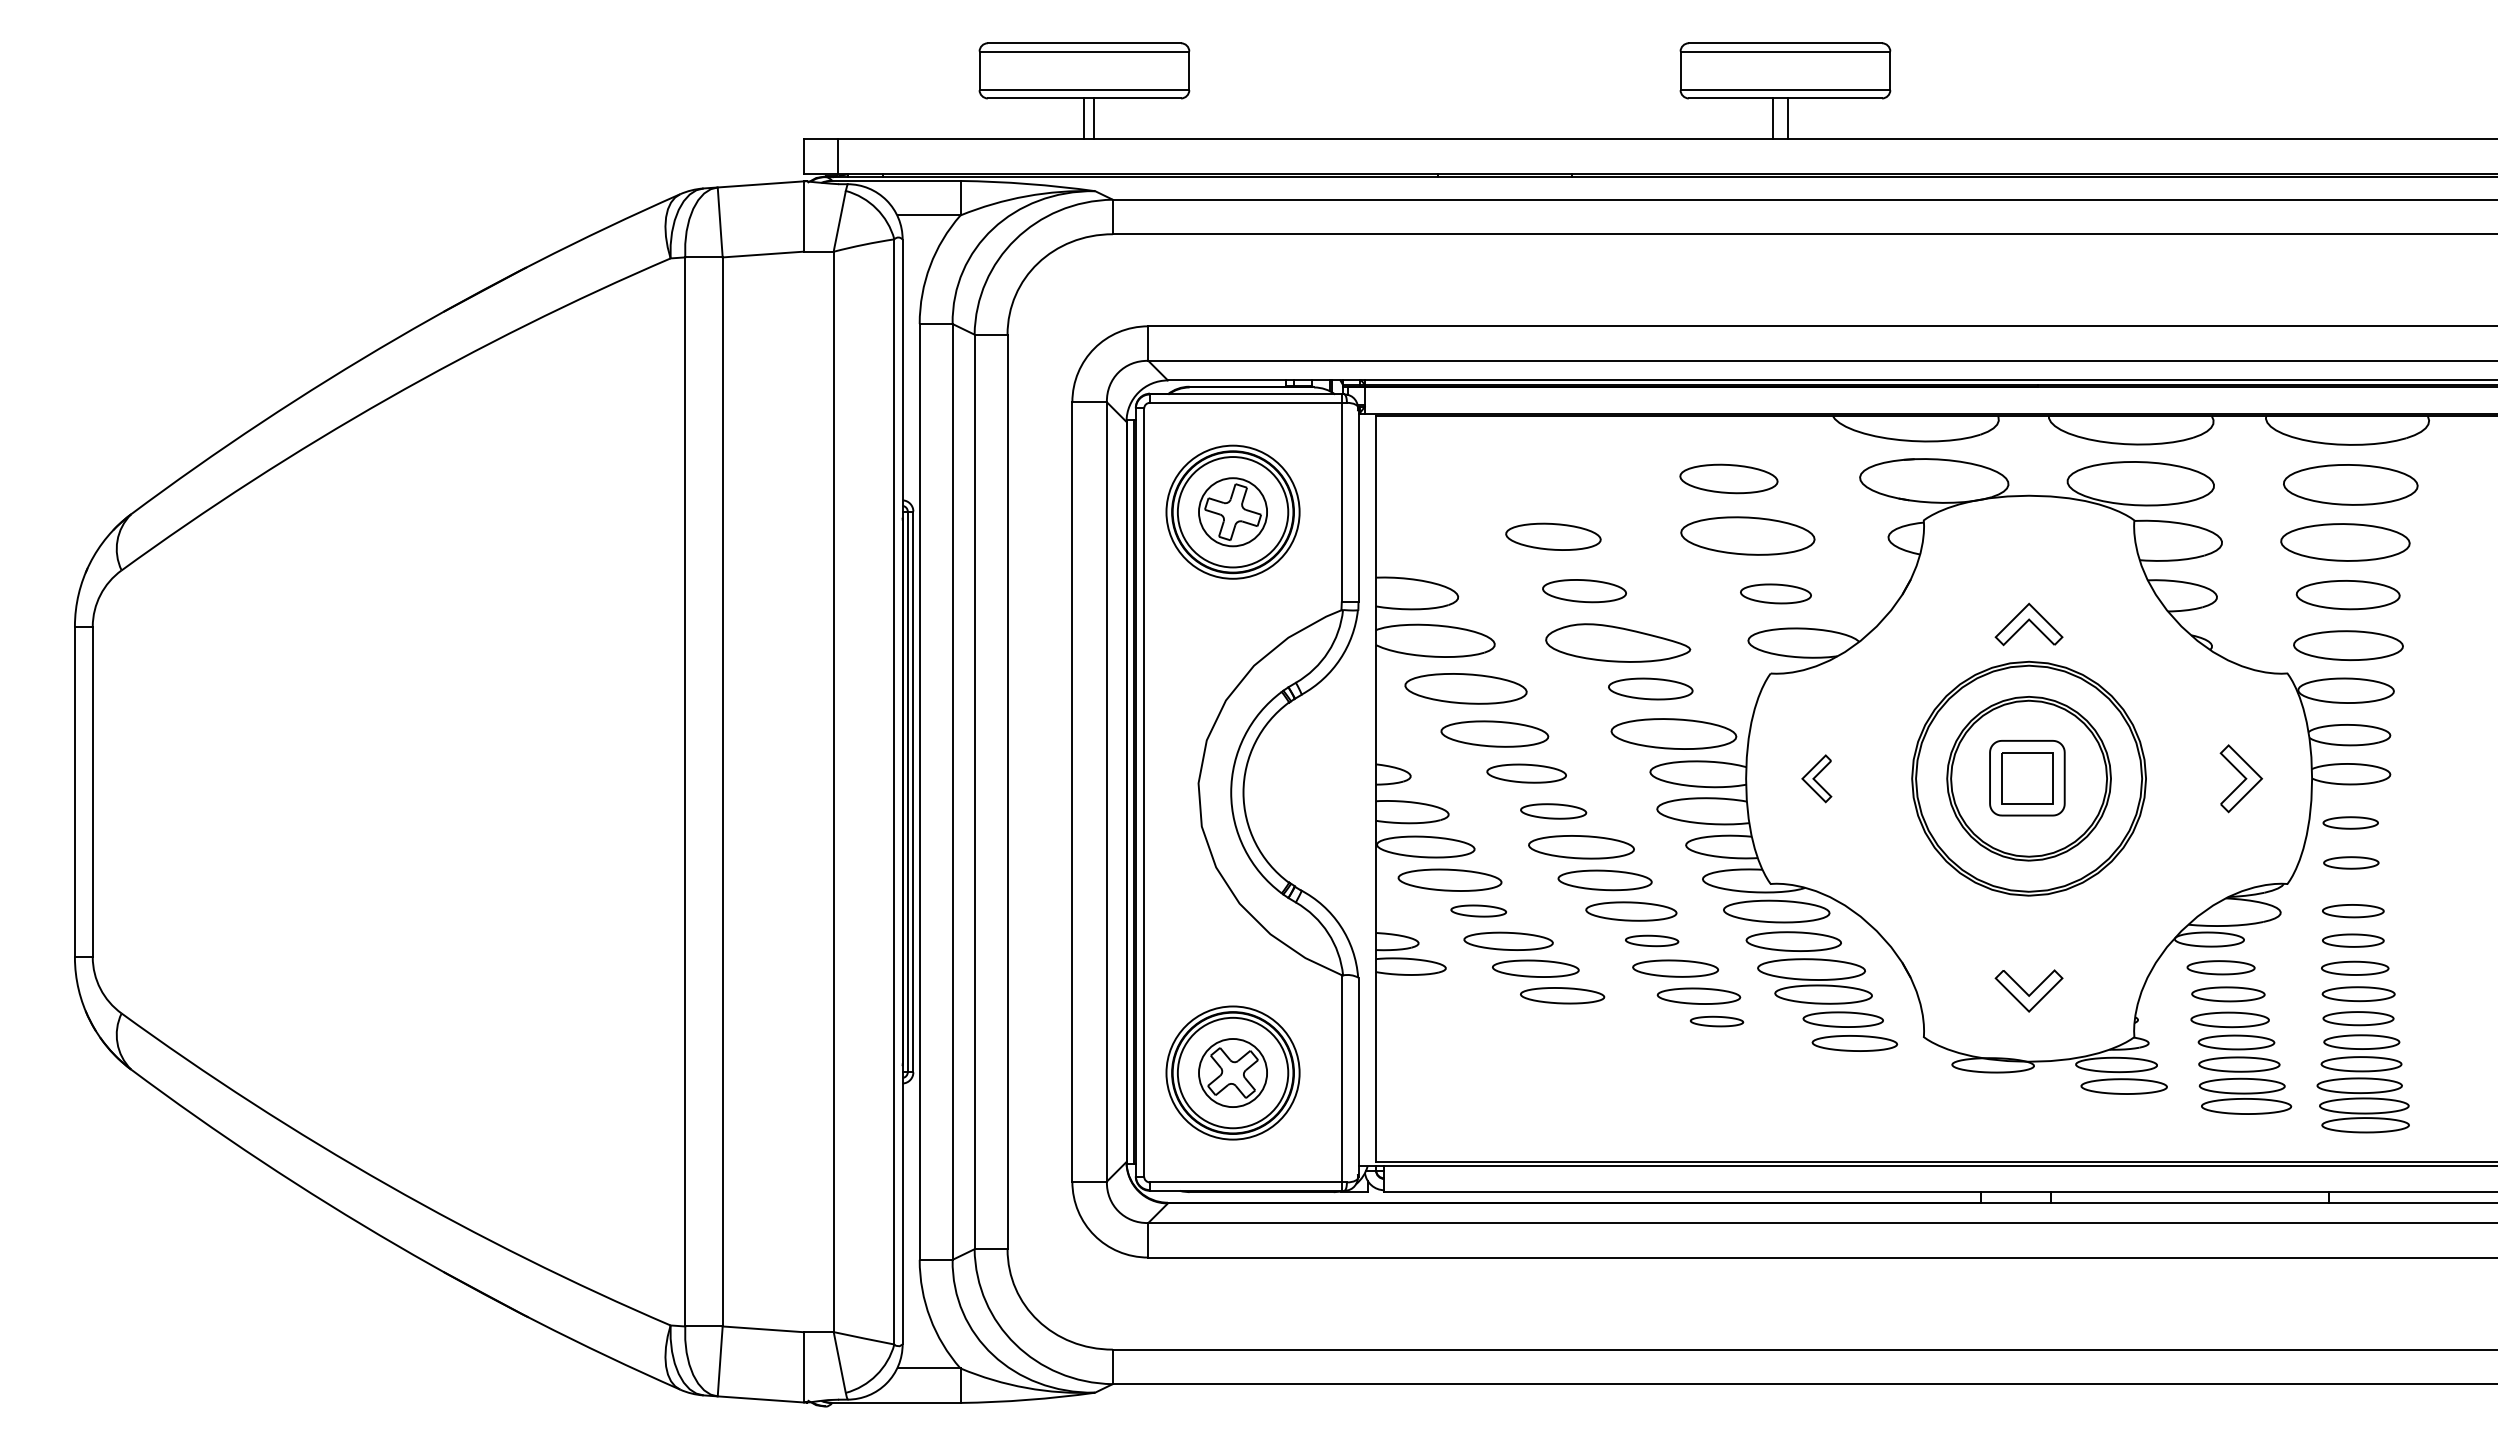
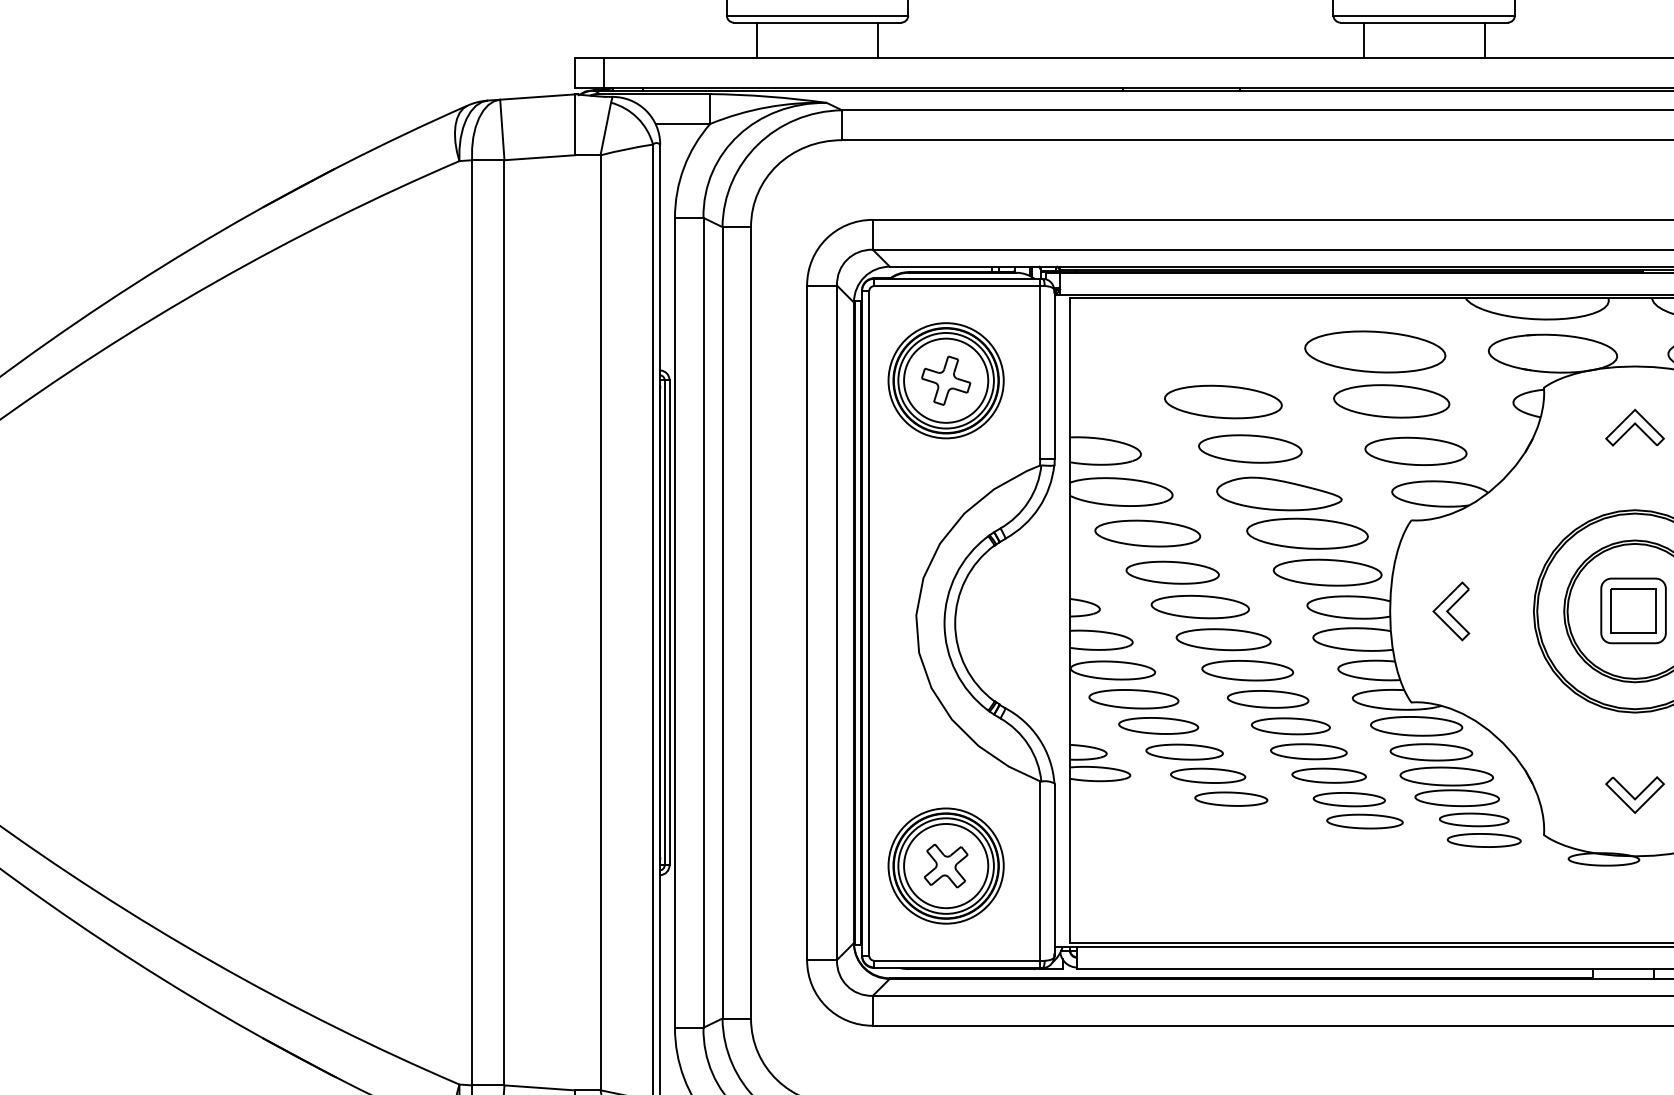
line: (1084, 118) -> (757, 40), moved
line: (1093, 118) -> (878, 40), moved
line: (1773, 118) -> (1363, 40), moved
line: (1787, 118) -> (1484, 40), moved
part: (1728, 478) -> (1374, 351), size x1.67
circle: (1232, 511) -> (945, 380), size x1.43
part: (1553, 536) -> (1223, 401), size x1.43
part: (1584, 590) -> (1250, 448), size x1.43
part: (1775, 593) -> (1415, 451), size x1.67
part: (2028, 624) -> (1634, 427), moved
part: (1650, 688) -> (1307, 533), size x1.67
part: (1526, 773) -> (1200, 606), size x1.43
part: (1816, 778) -> (1451, 611), size x1.43
part: (1553, 811) -> (1223, 639), size x1.67
part: (1478, 910) -> (1158, 725), size x1.67
part: (1651, 940) -> (1308, 751), size x1.67
part: (1716, 1021) -> (1364, 821), size x1.67
circle: (1232, 1072) -> (945, 865), size x1.43

